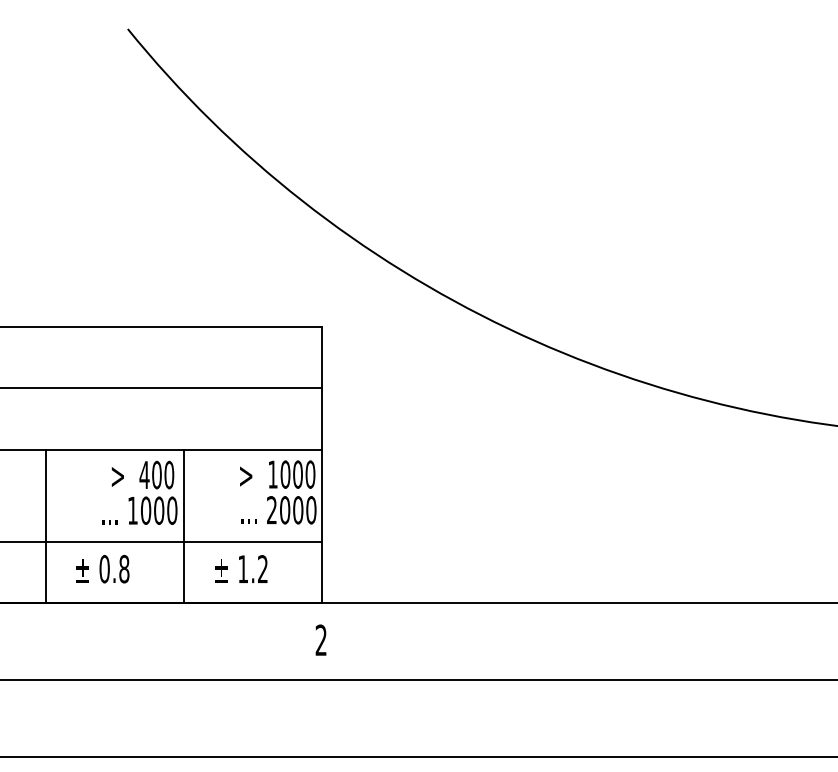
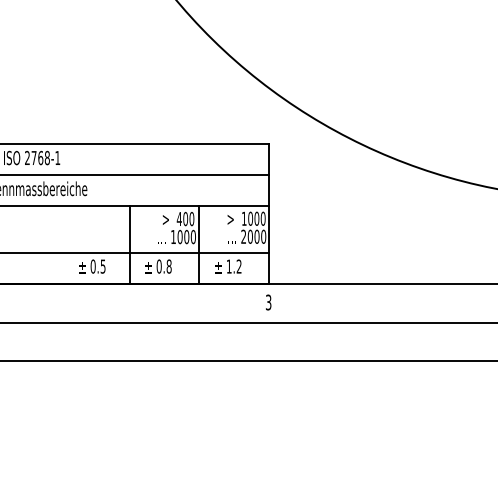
text: (320, 640) -> (268, 302), 2 -> 3

